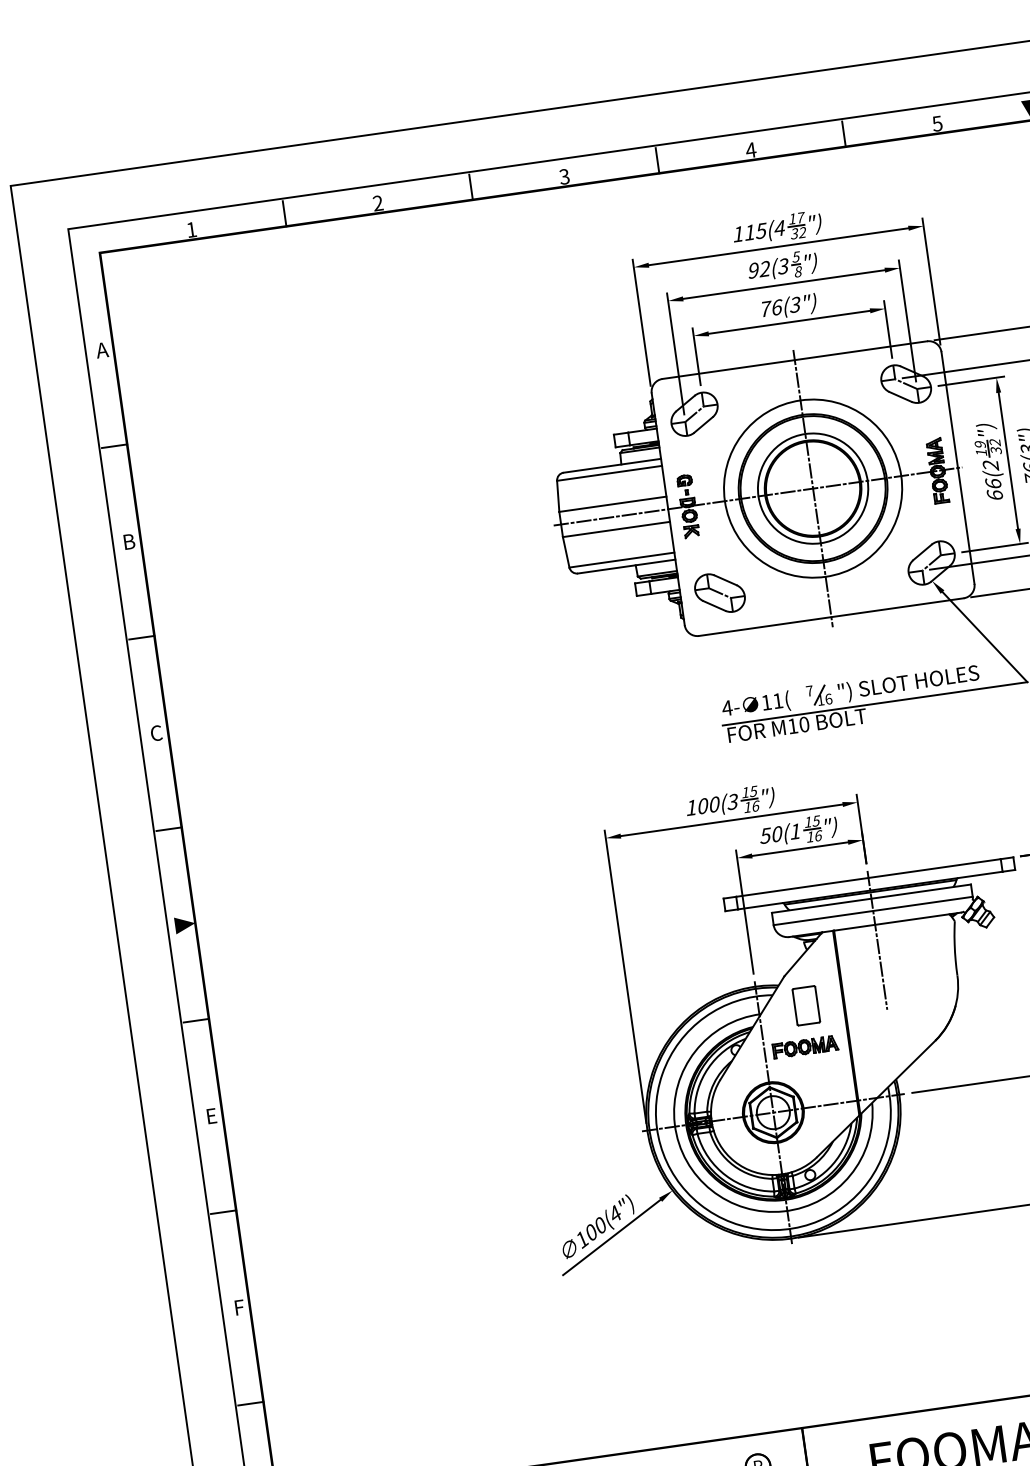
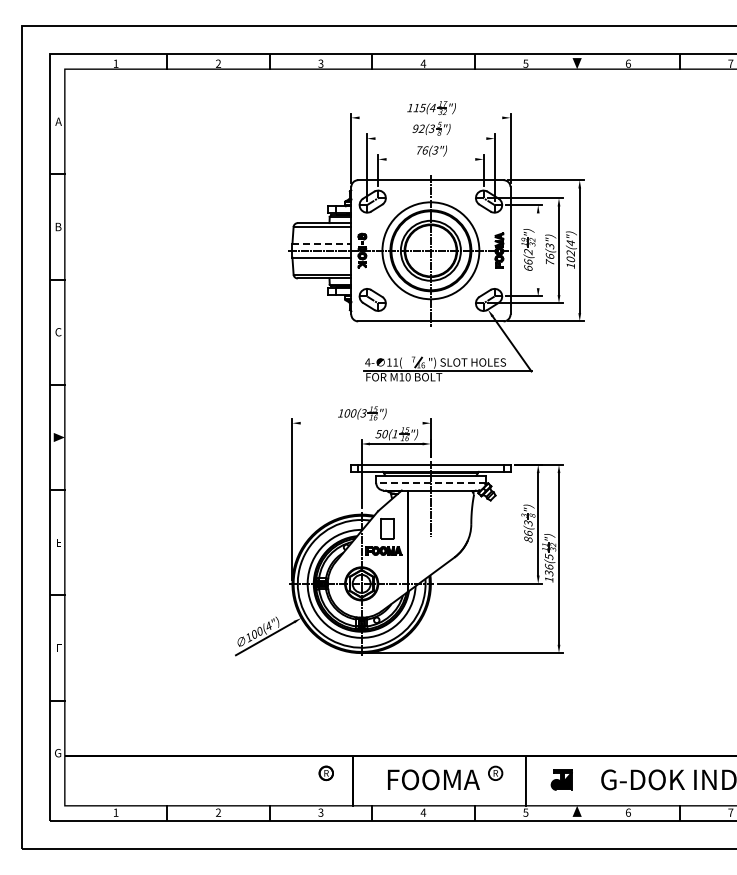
line: (777, 246) -> (430, 117), removed
line: (783, 284) -> (430, 138), removed
line: (788, 322) -> (430, 159), removed
line: (1008, 460) -> (538, 250), removed
line: (613, 503) -> (322, 243), solid -> dashed
line: (731, 820) -> (361, 423), removed
line: (872, 910) -> (430, 482), solid -> dashed

